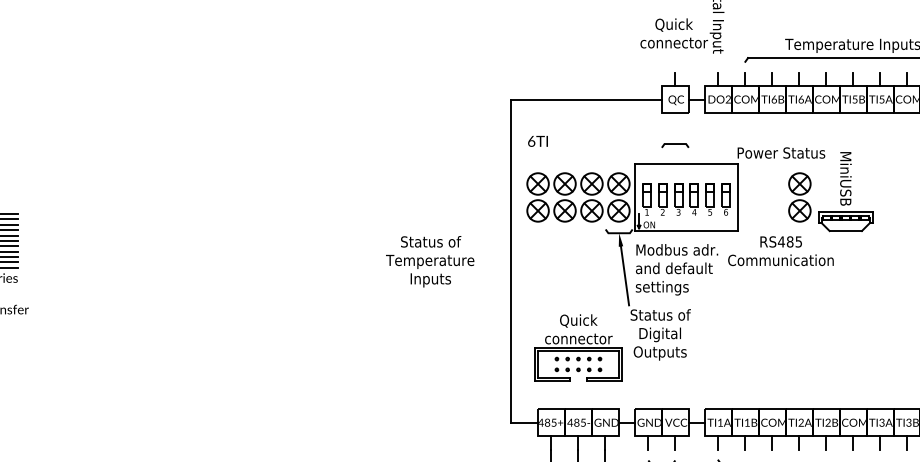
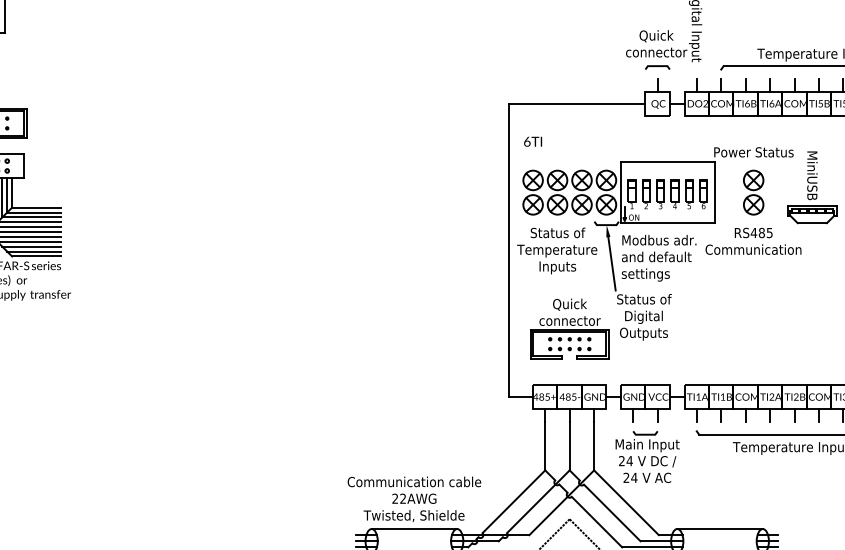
line: (675, 144) -> (657, 66), moved
part: (799, 197) -> (753, 192), moved
text: (430, 261) -> (557, 250), moved

